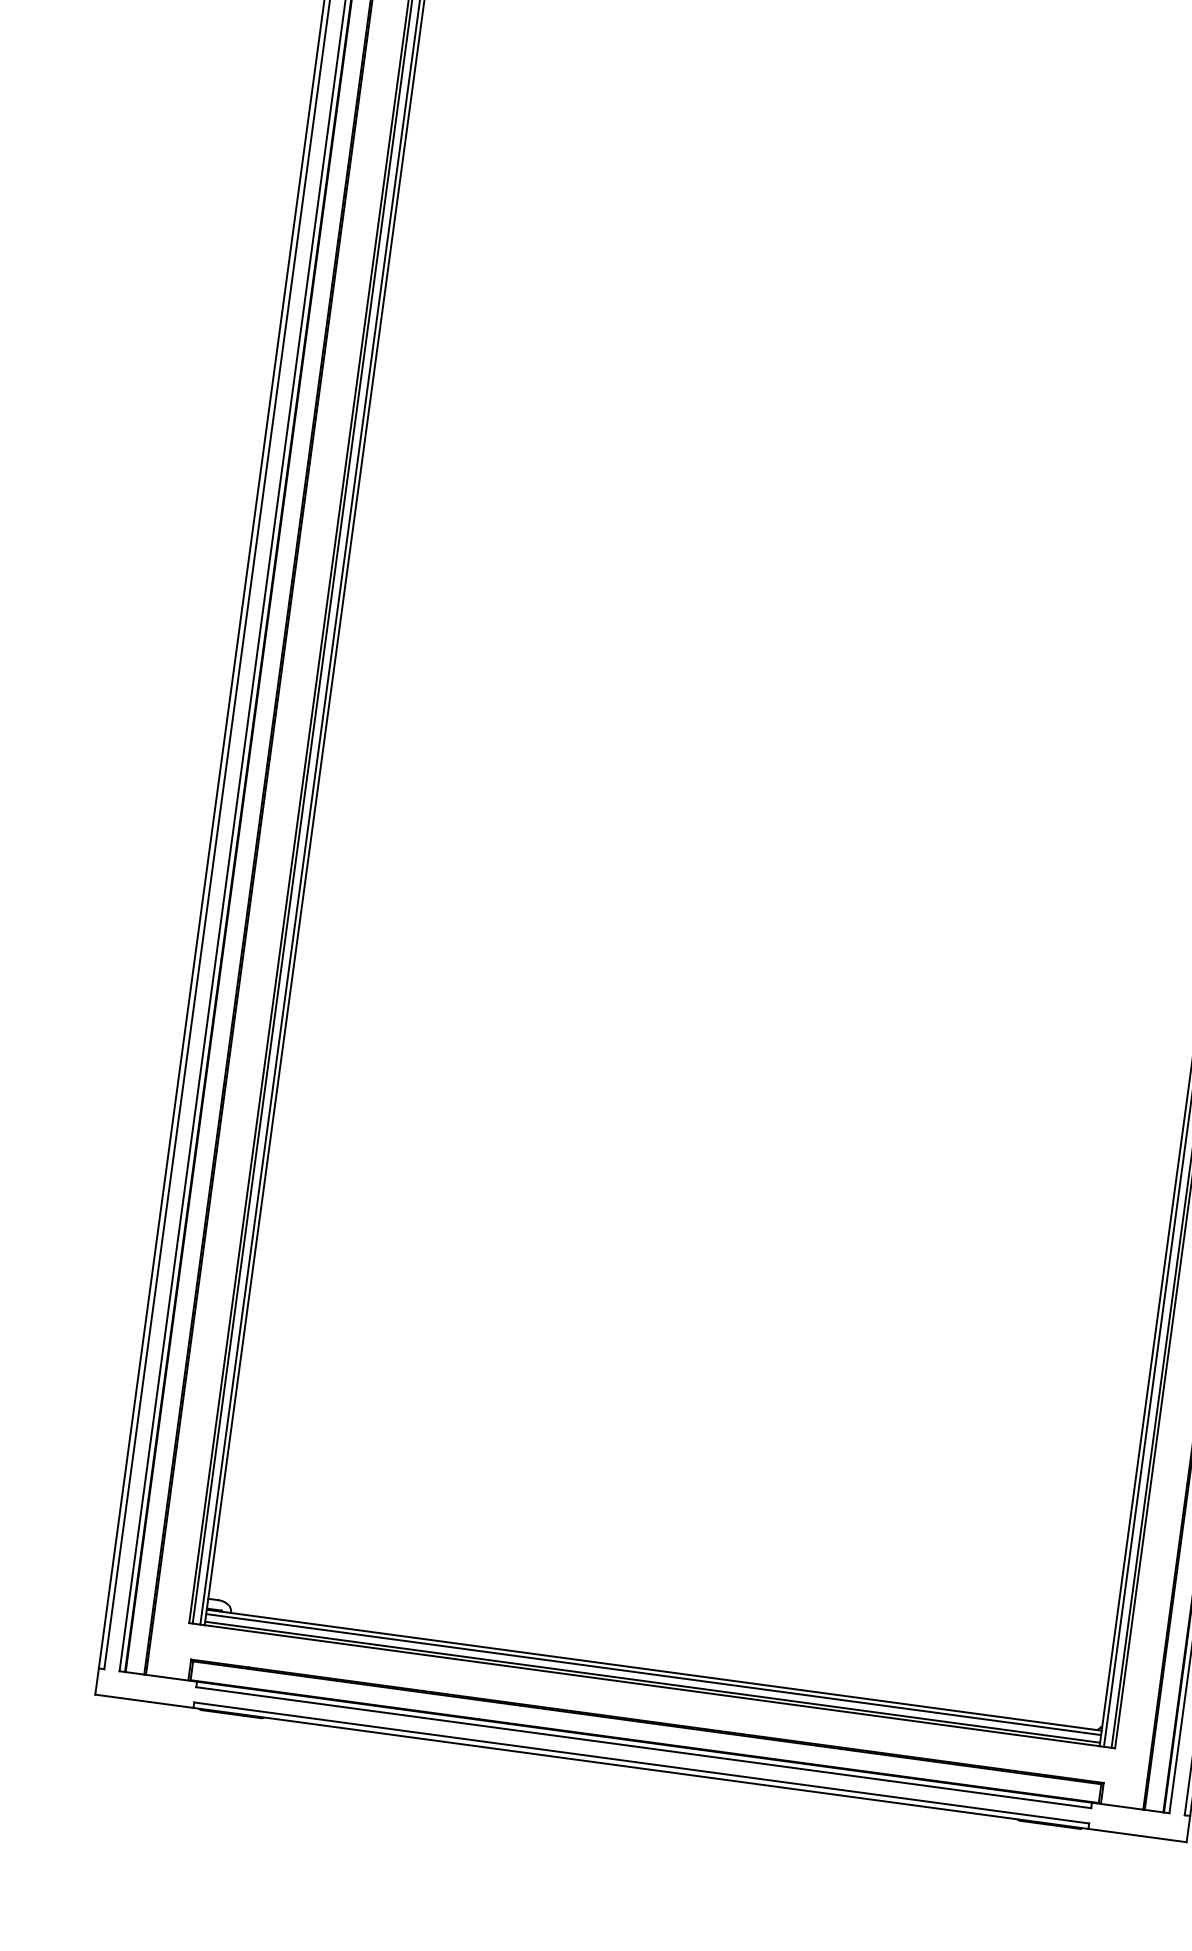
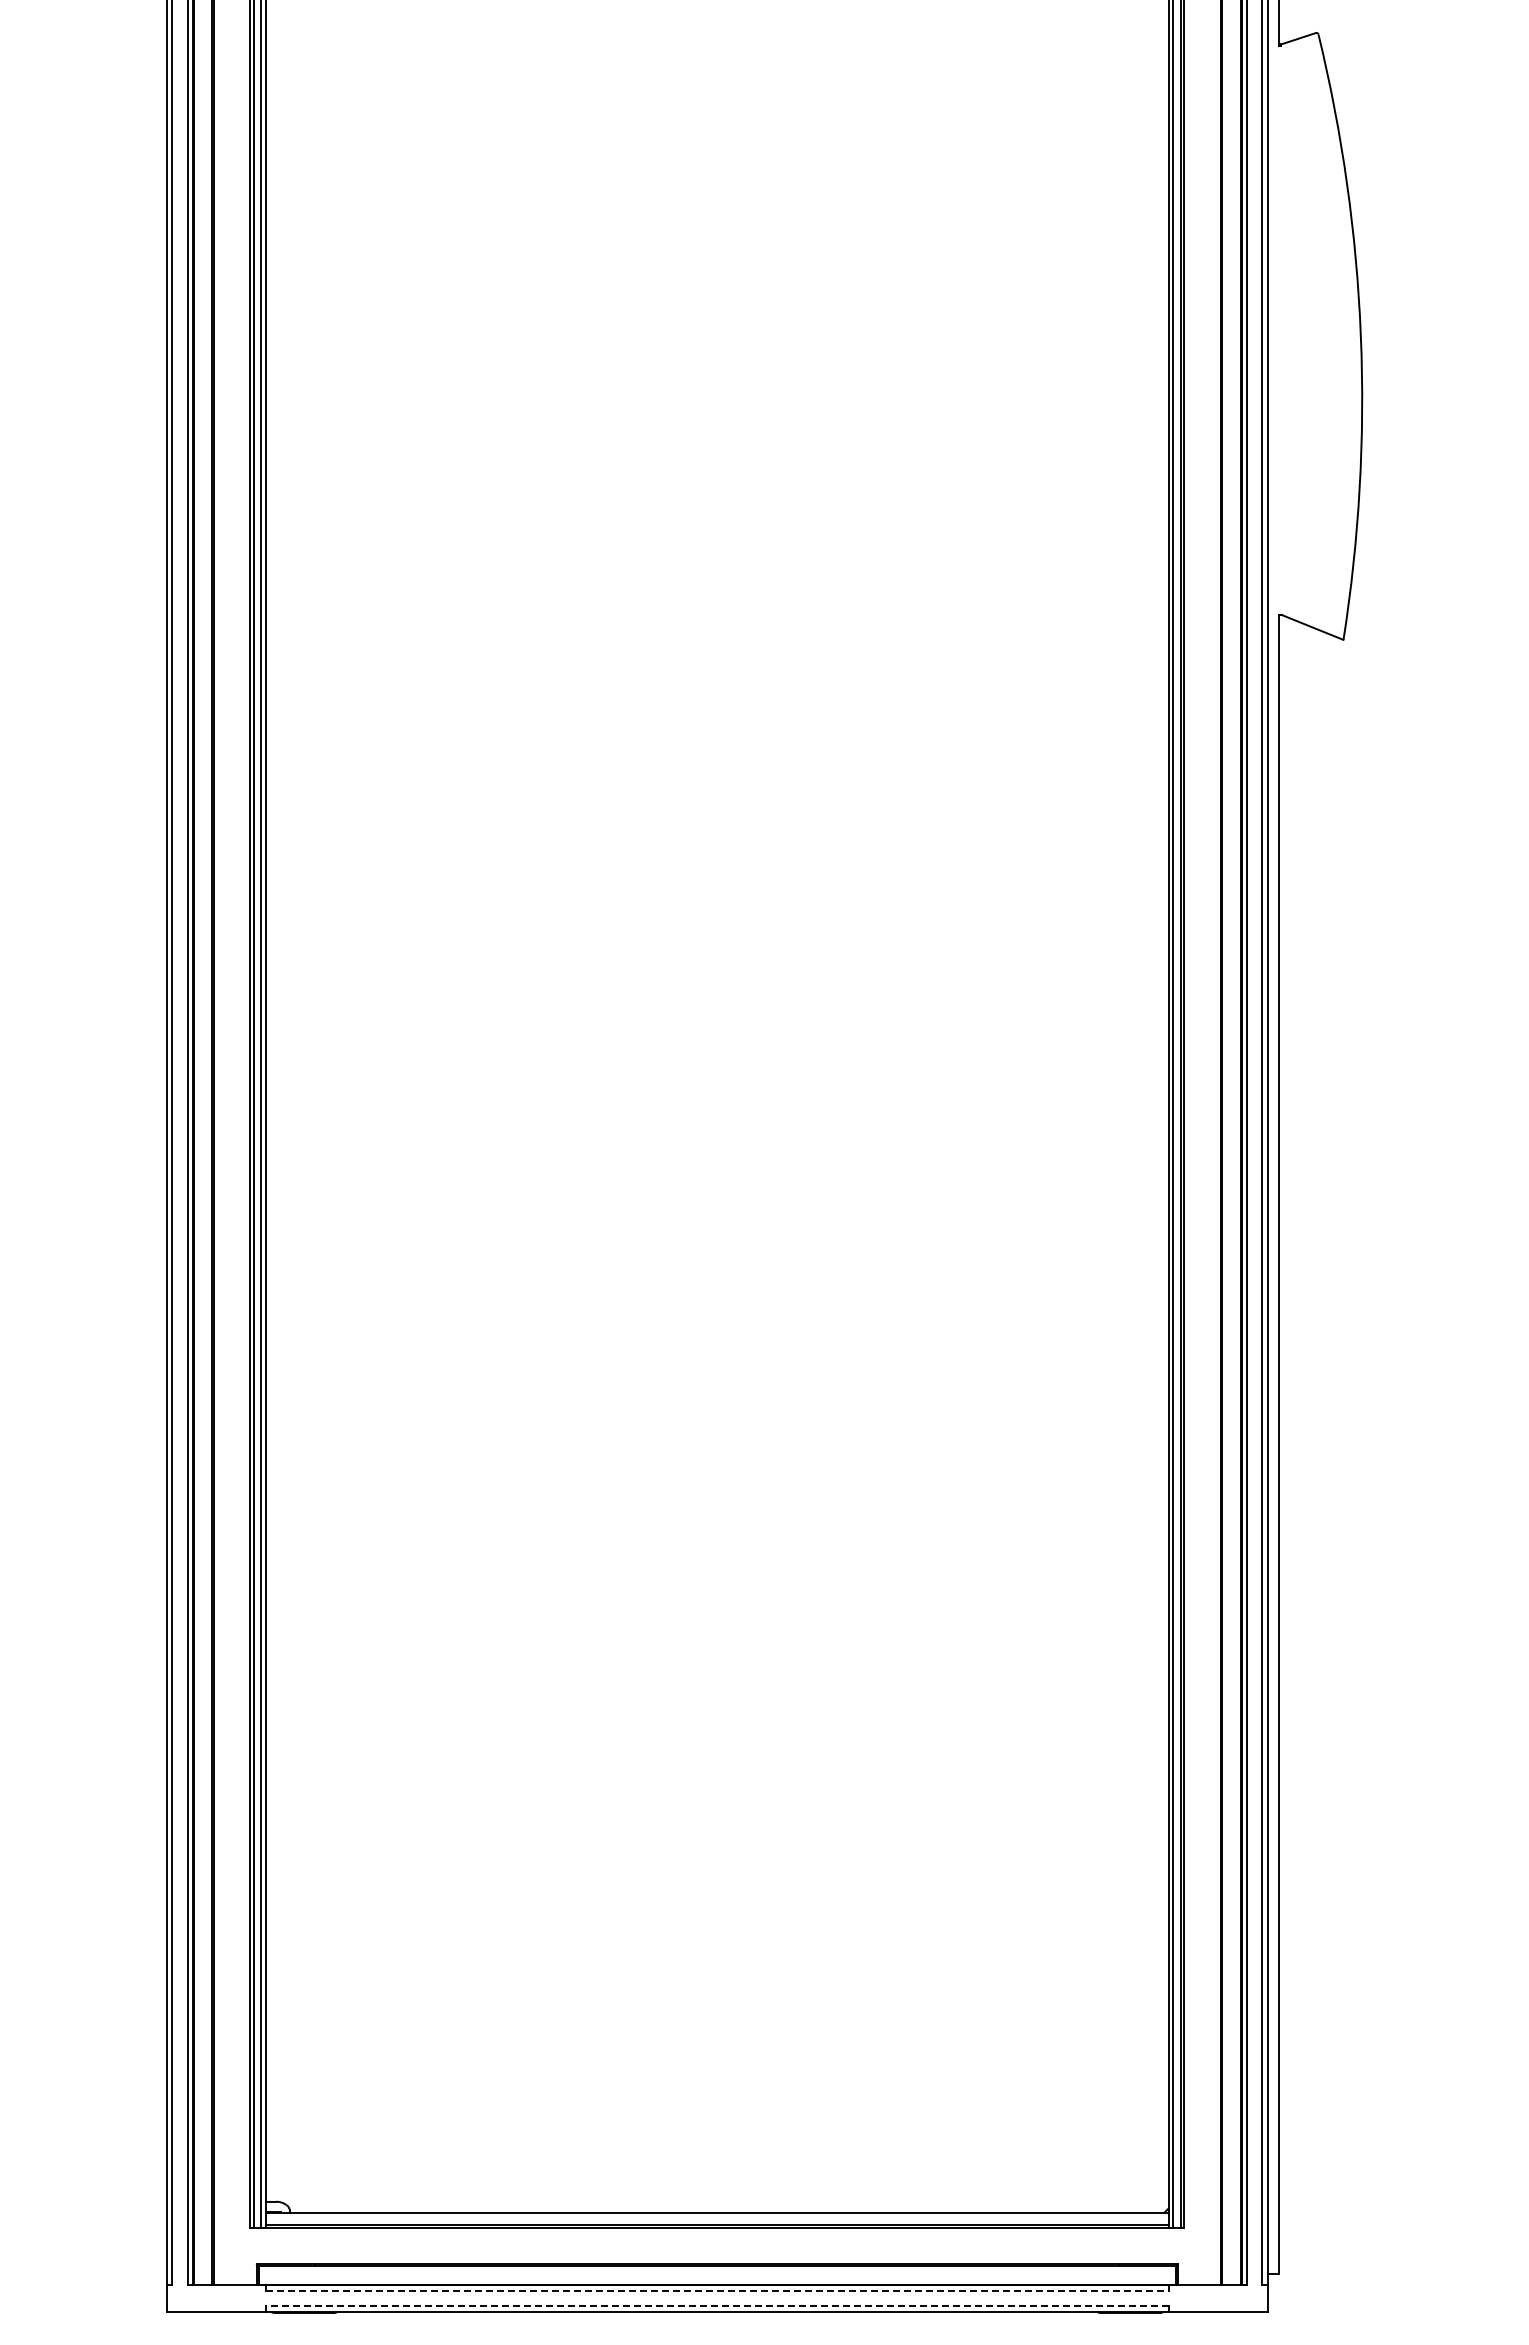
line: (652, 1674) -> (716, 2217), removed
line: (644, 1747) -> (717, 2290), solid -> dashed
line: (641, 1763) -> (717, 2306), solid -> dashed

